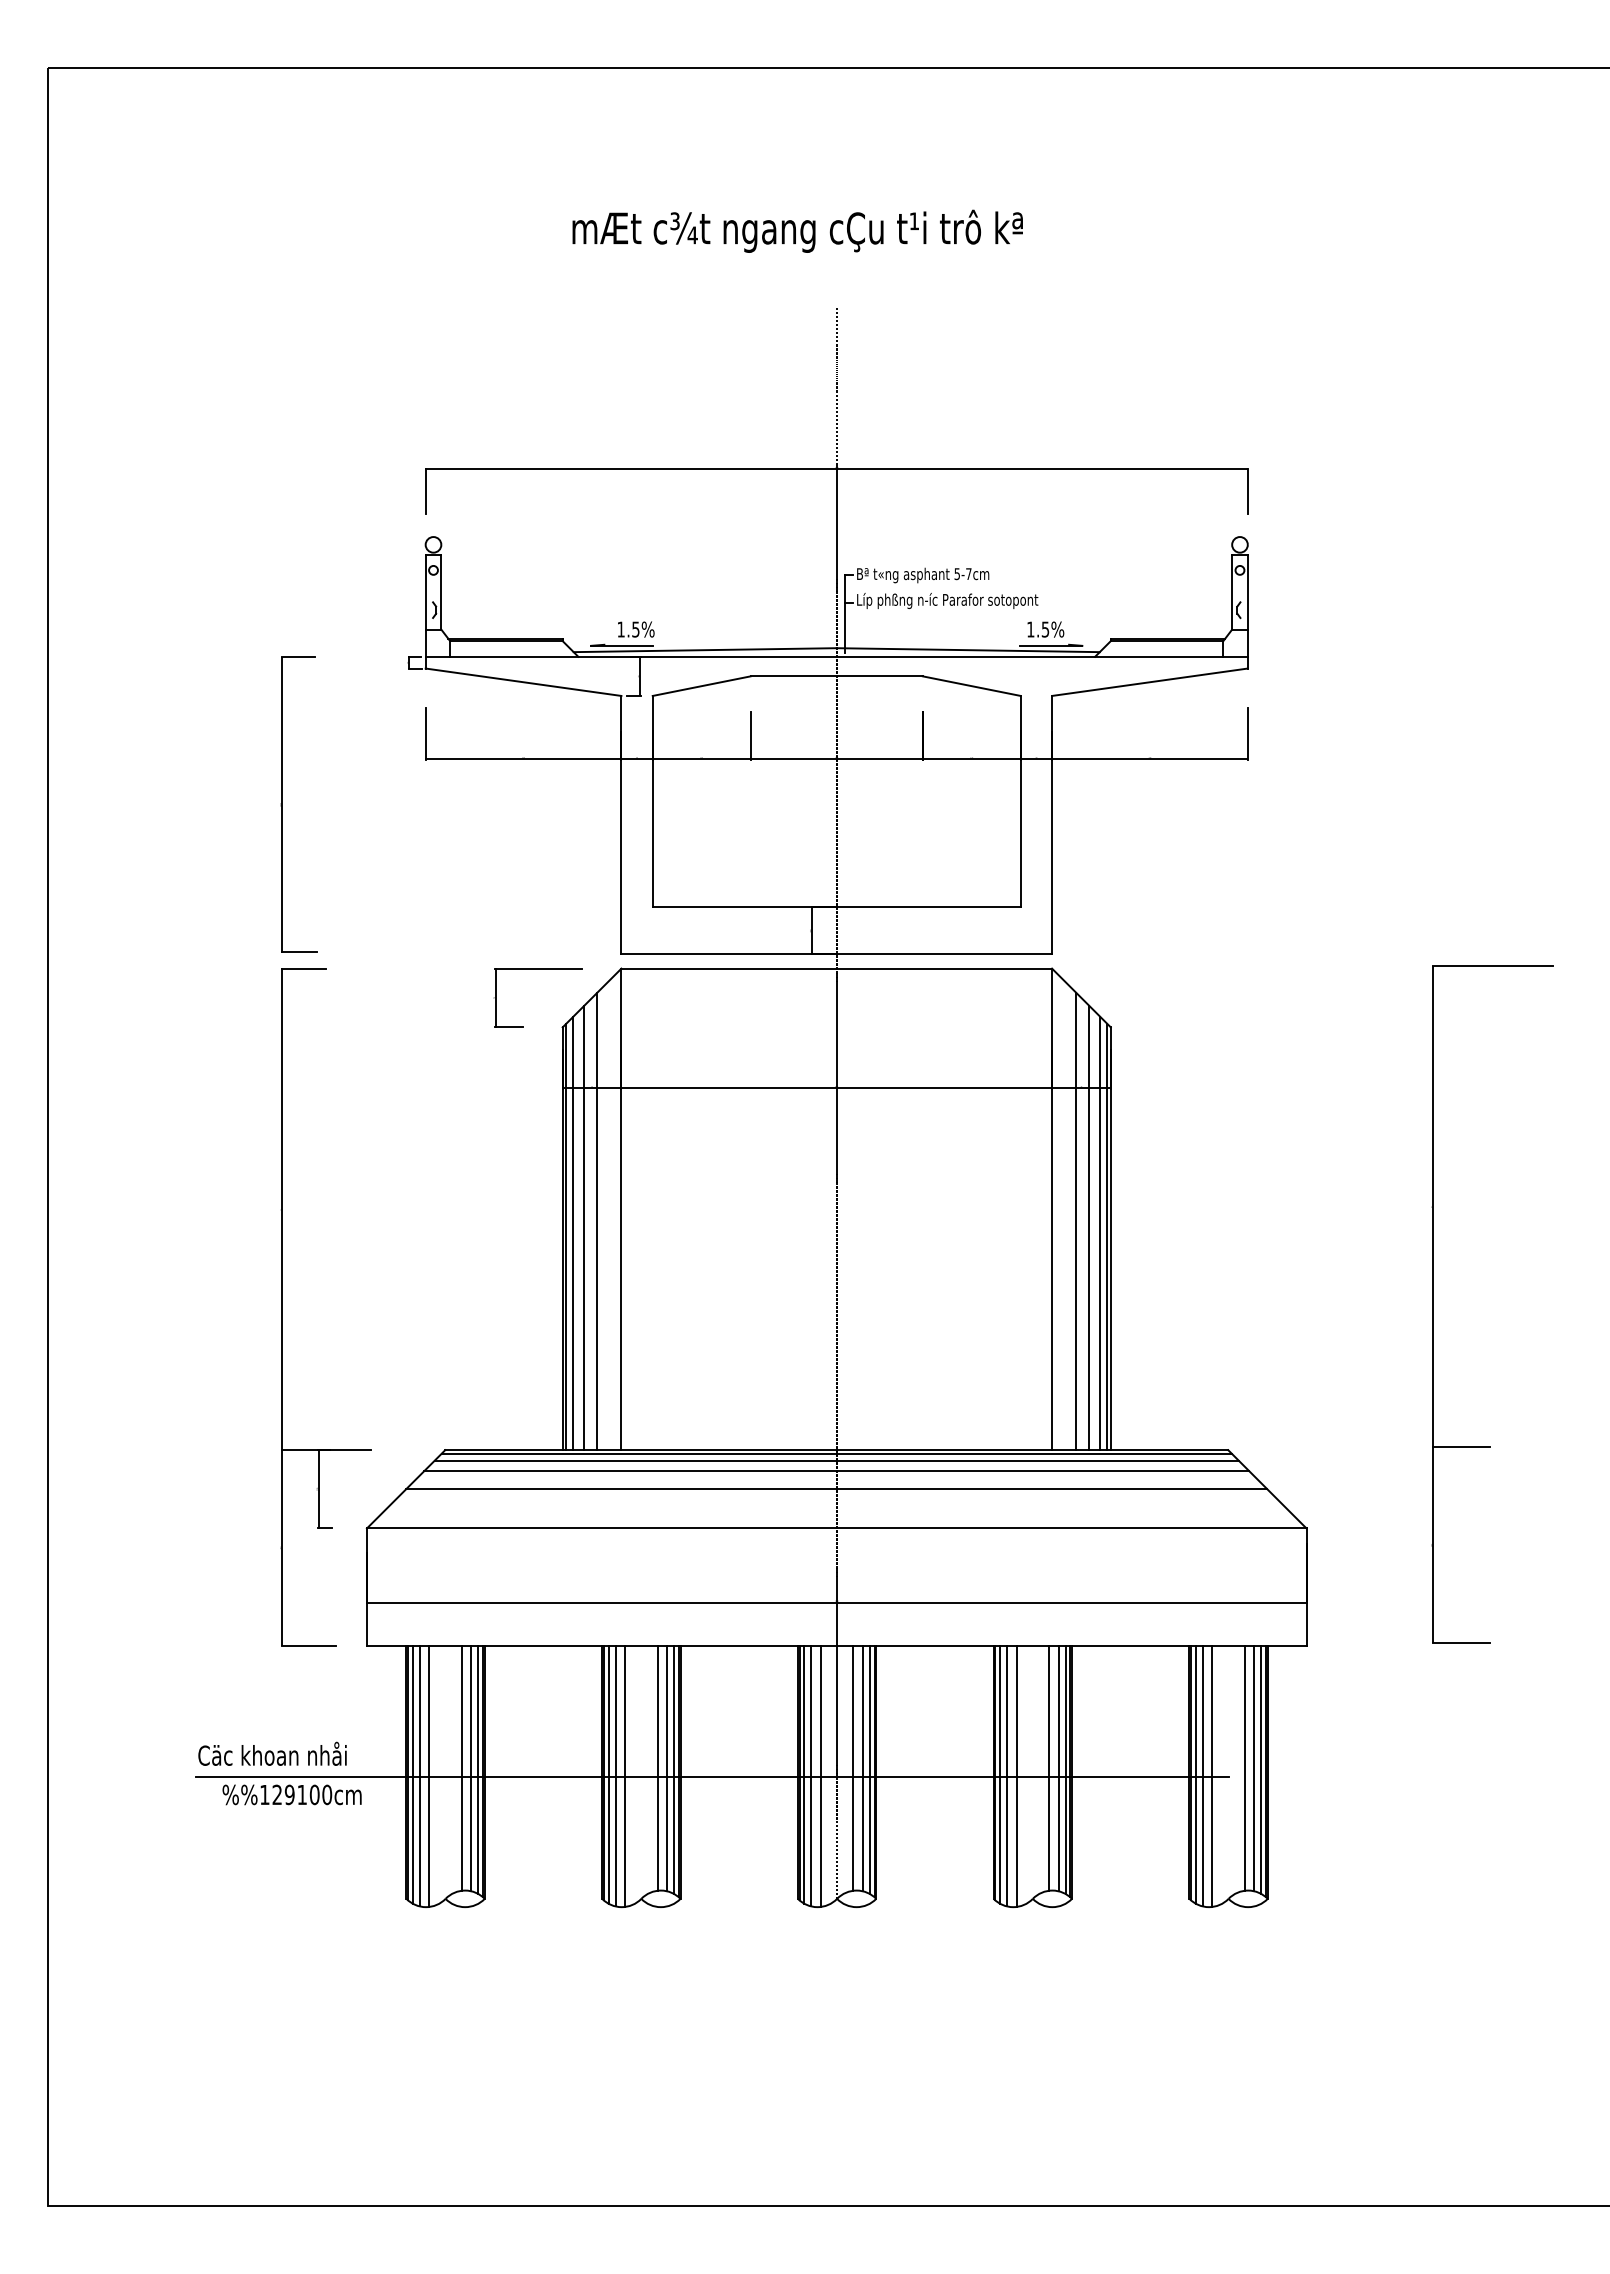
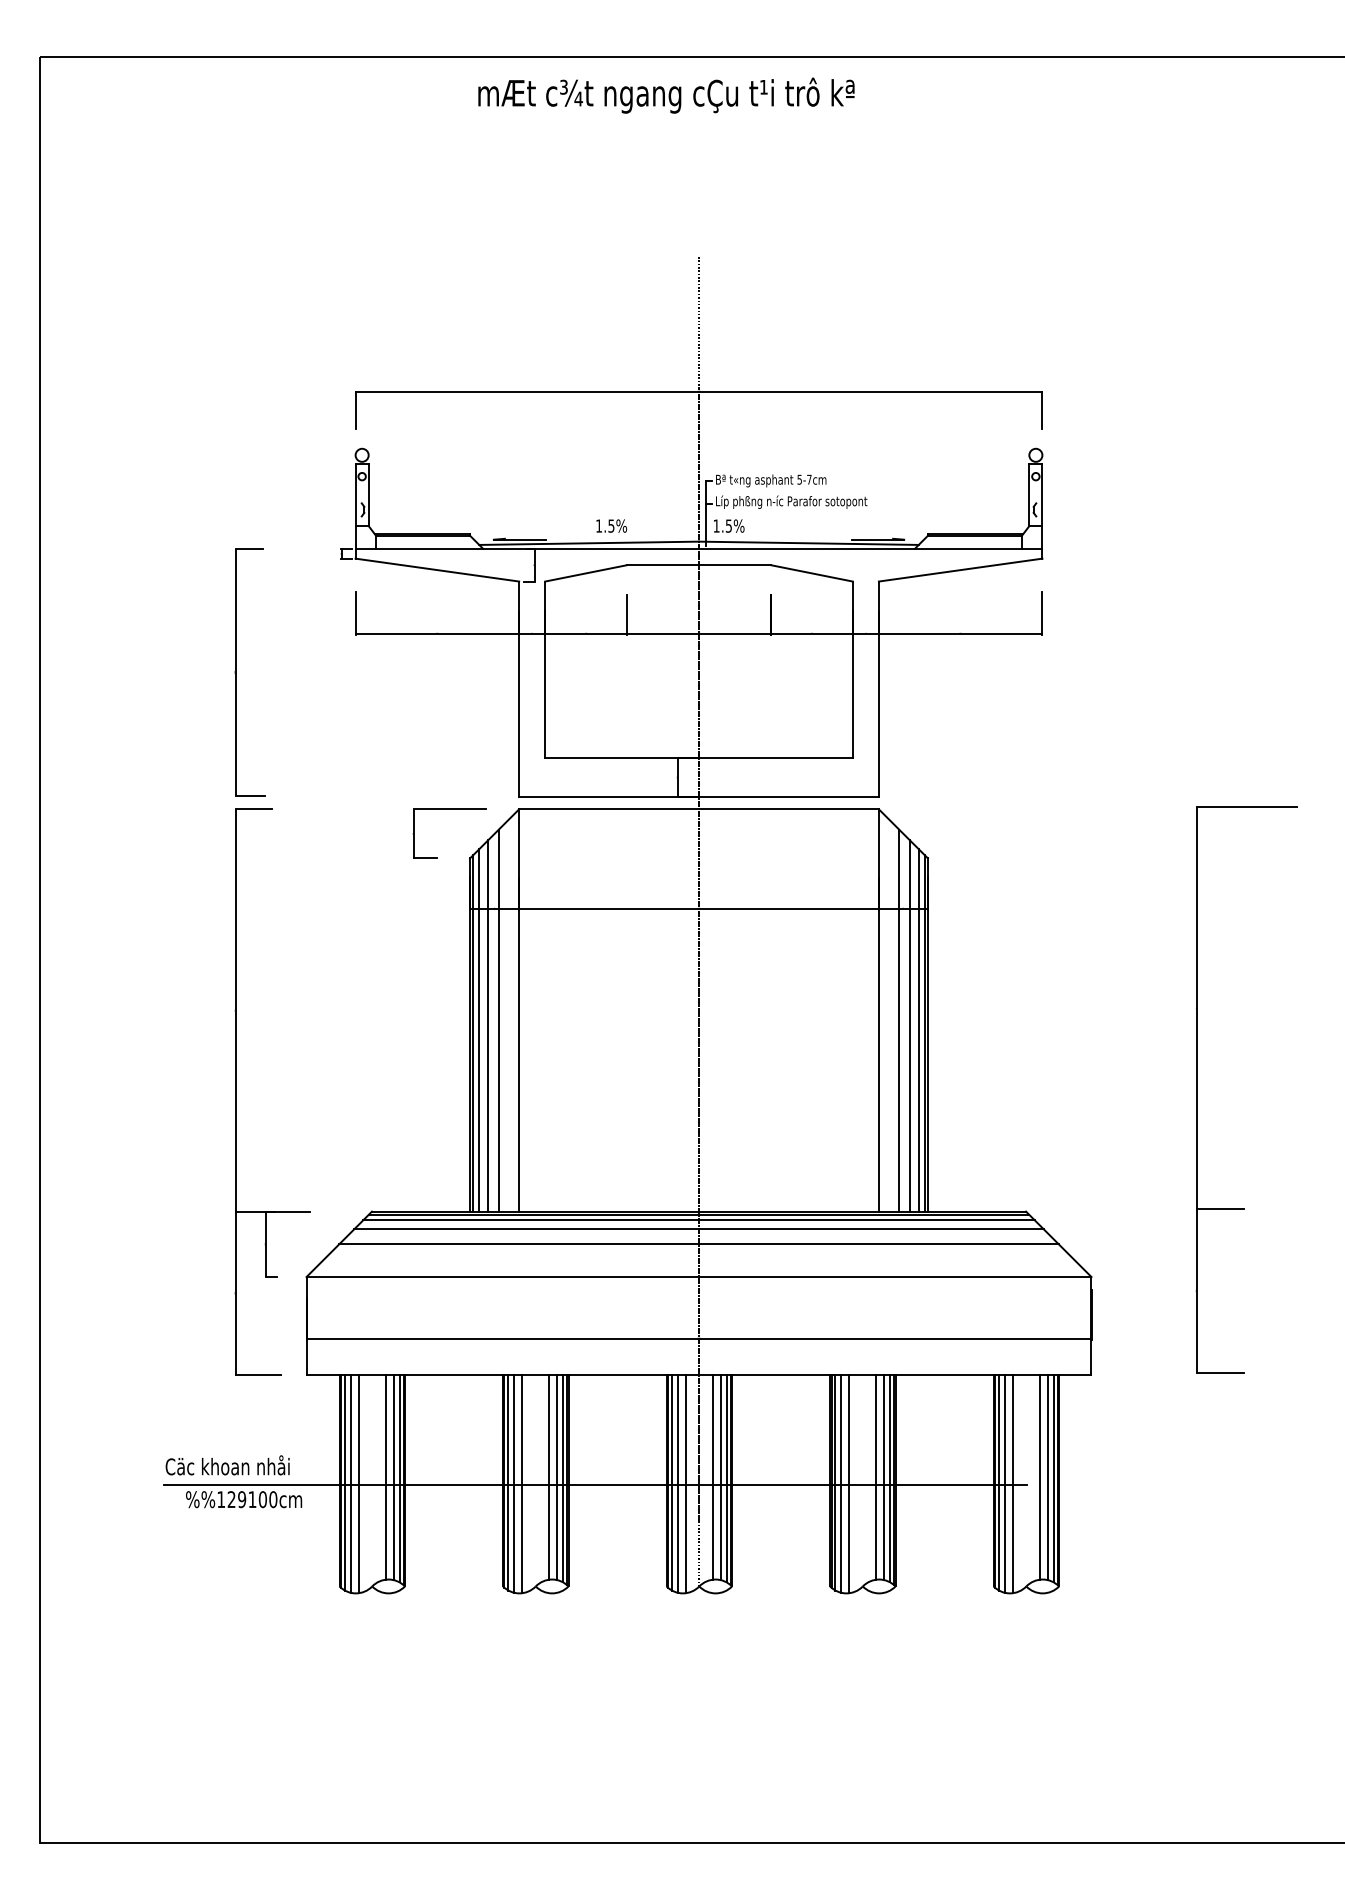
text: (797, 230) -> (666, 94), moved
text: (636, 629) -> (611, 526), moved
text: (1045, 629) -> (728, 526), moved

